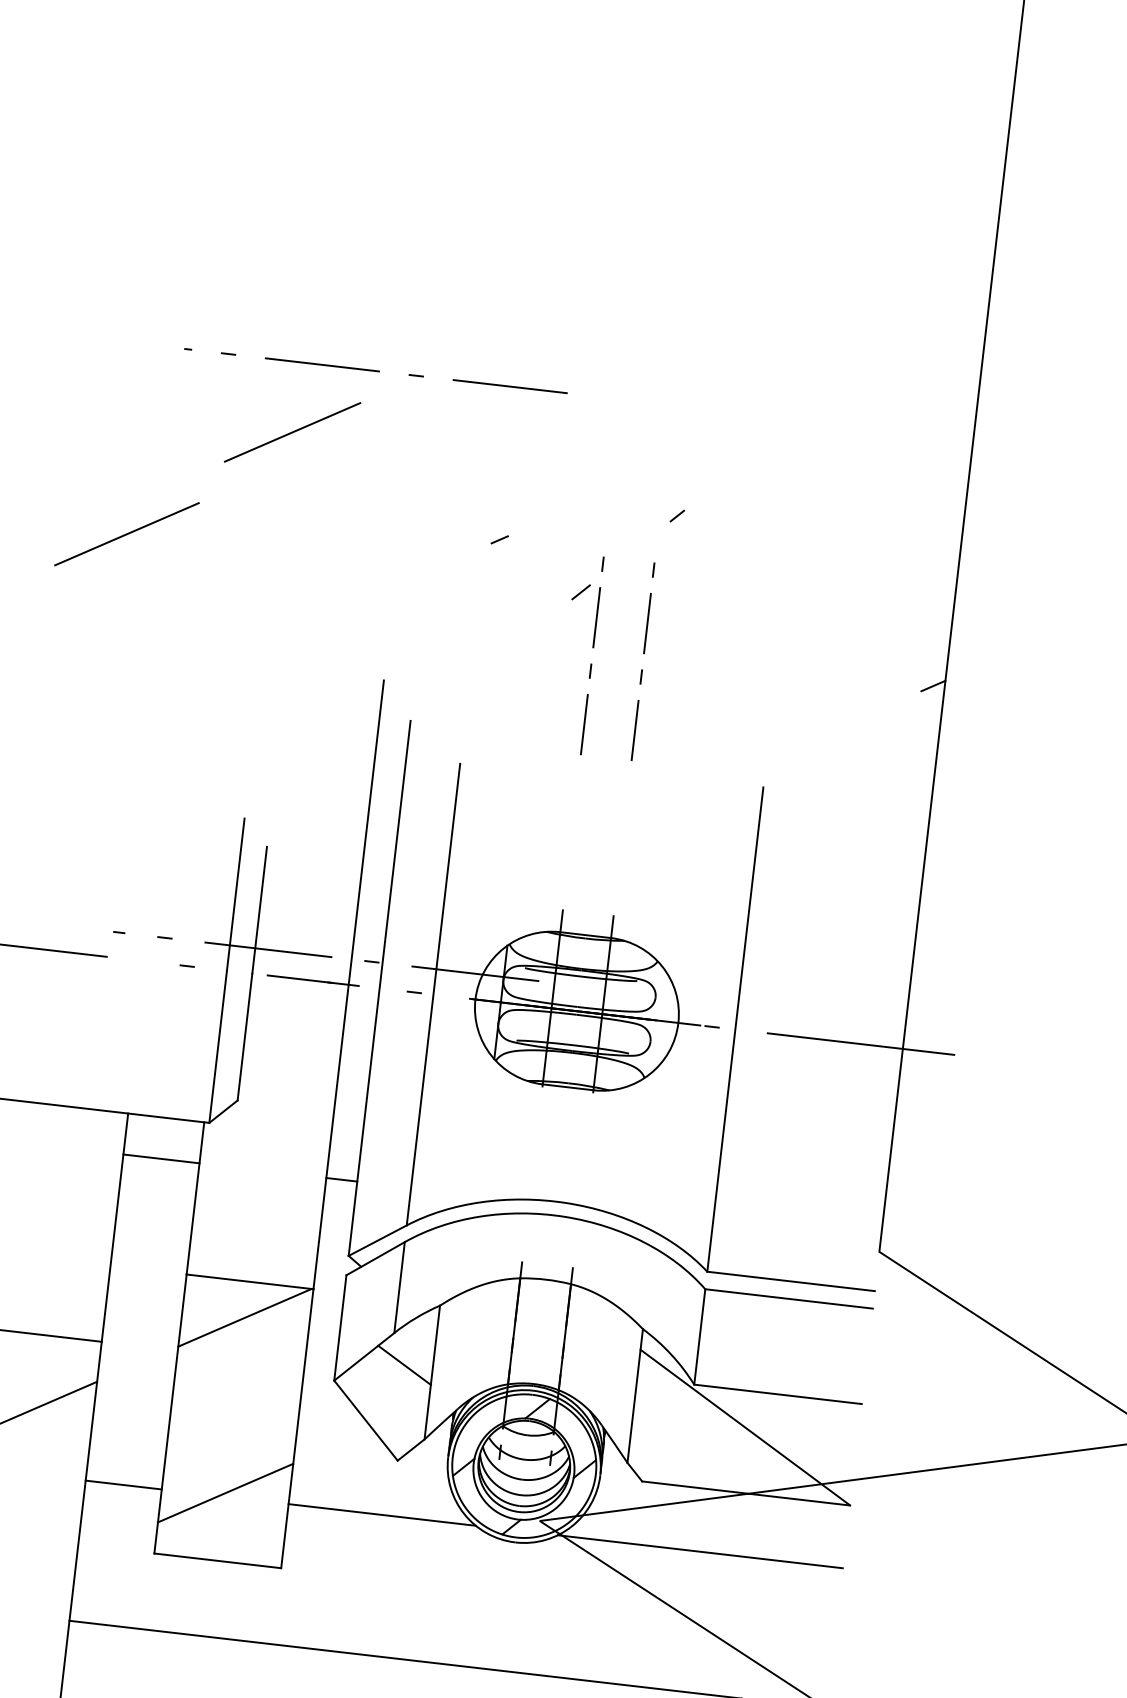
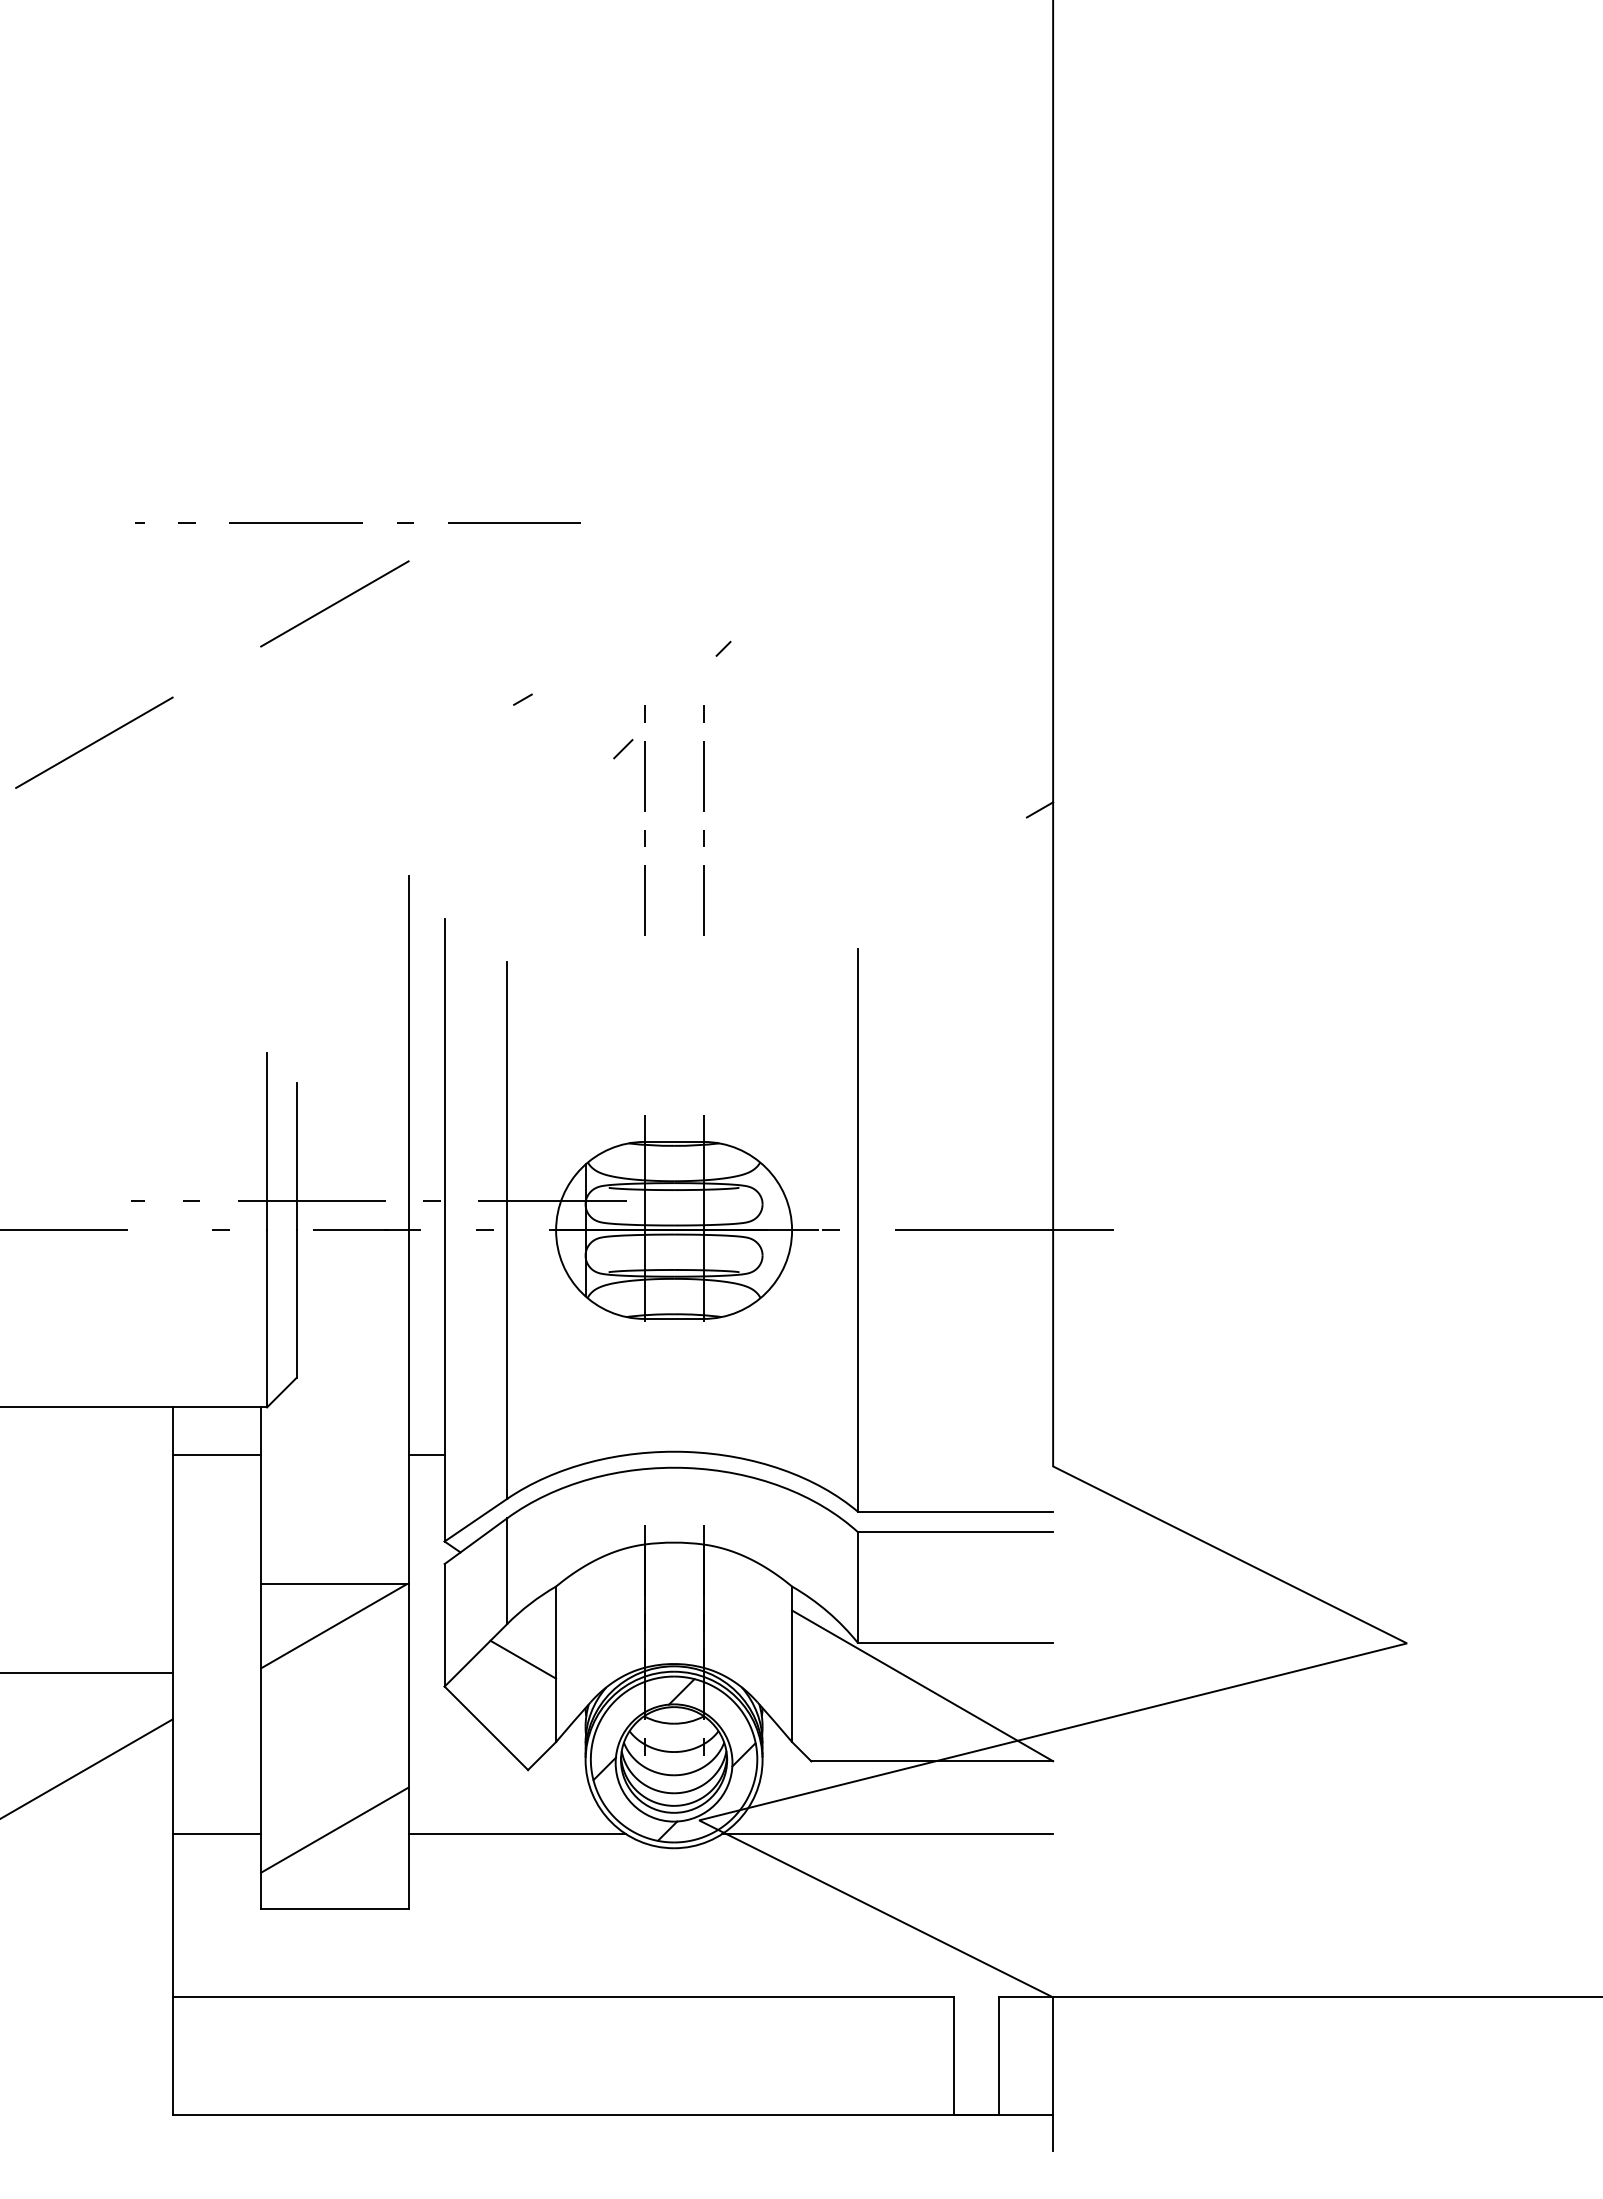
line: (292, 431) -> (334, 603), moved

